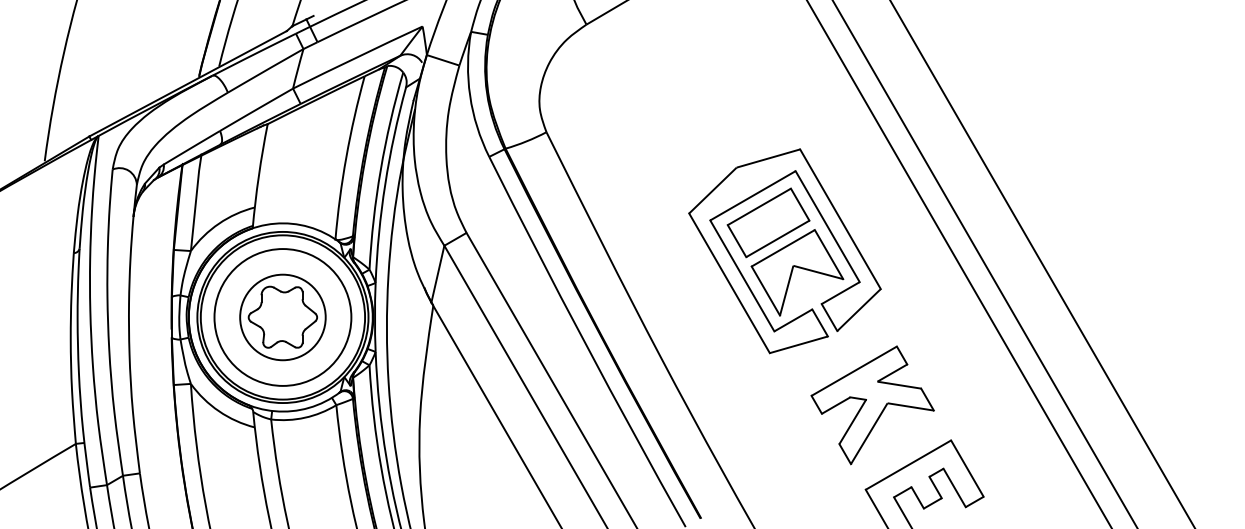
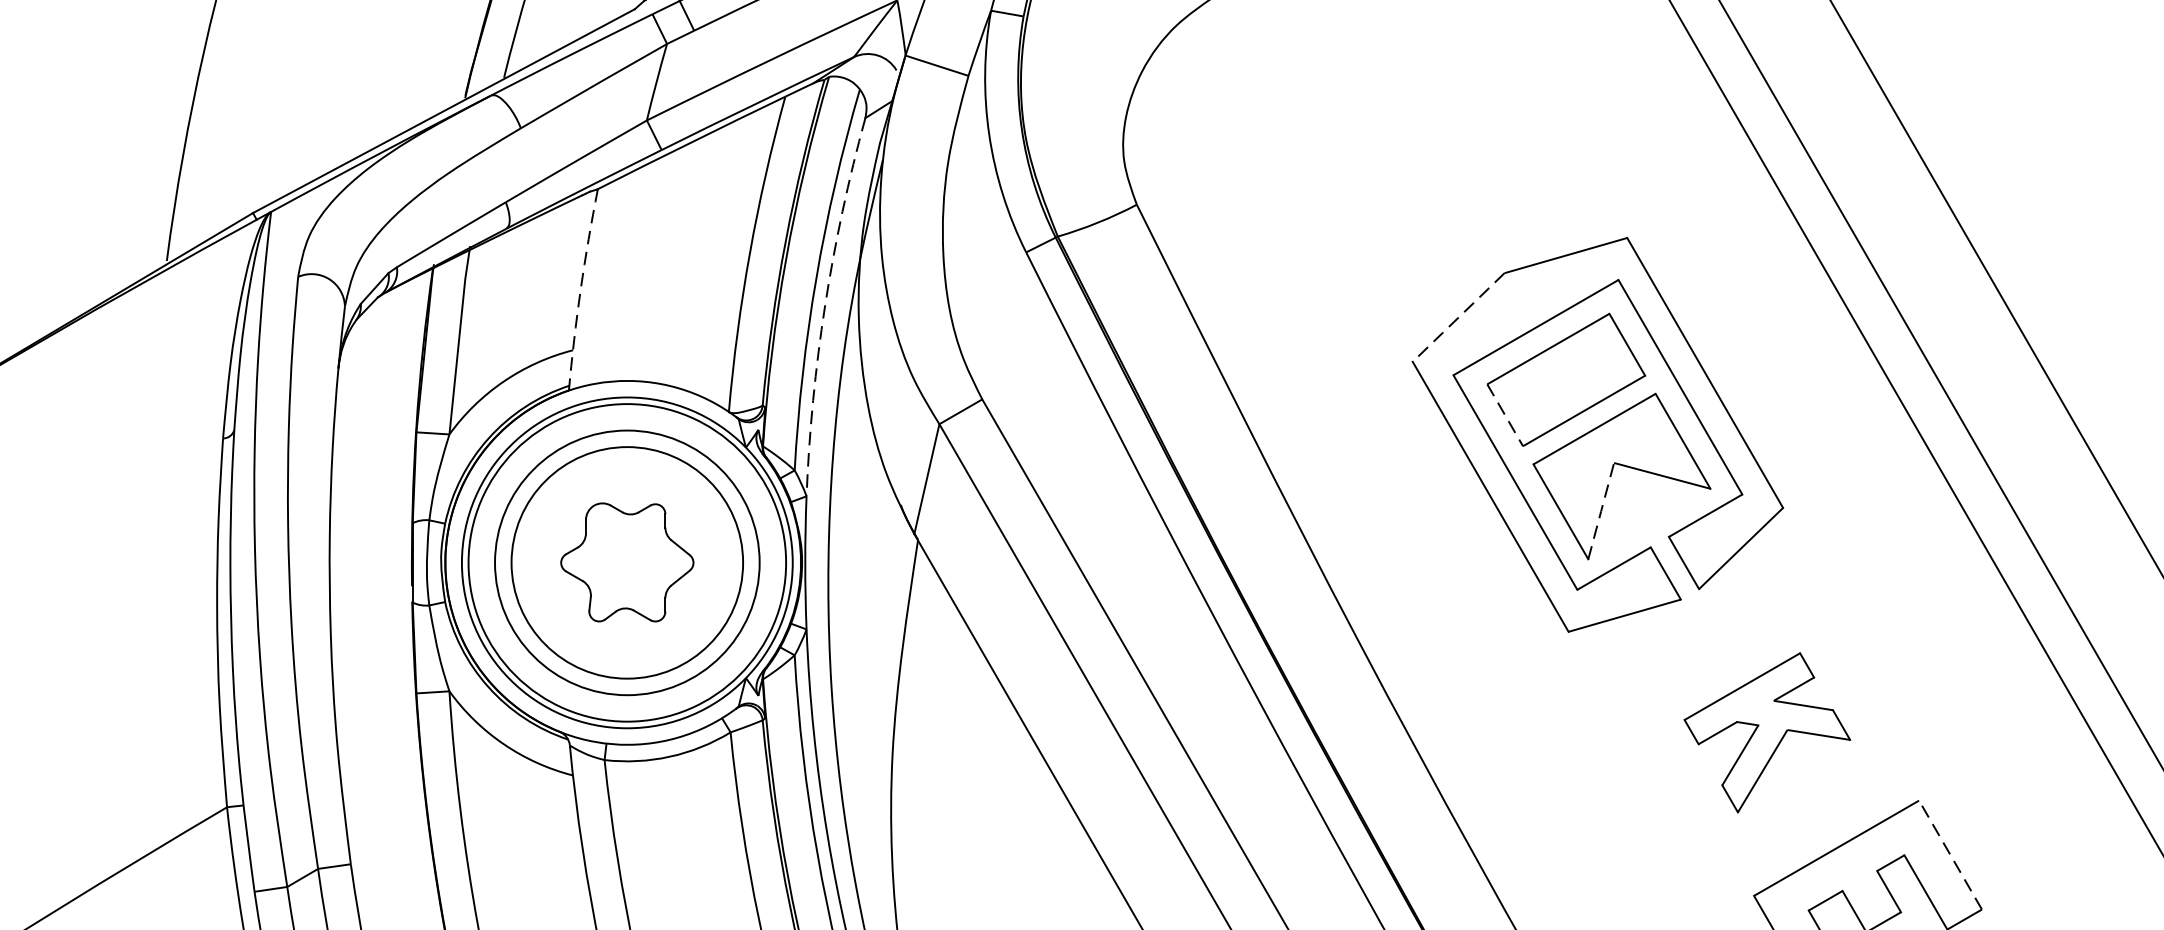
arc: (258, 176) -> (580, 290), solid -> dashed
arc: (385, 184) -> (825, 305), solid -> dashed
line: (713, 190) -> (1459, 317), solid -> dashed
line: (737, 241) -> (1506, 415), solid -> dashed
line: (786, 290) -> (1600, 510), solid -> dashed
circle: (282, 317) -> (626, 562), size x1.4
part: (872, 405) -> (1767, 733), size x0.7
line: (967, 468) -> (1950, 854), solid -> dashed

